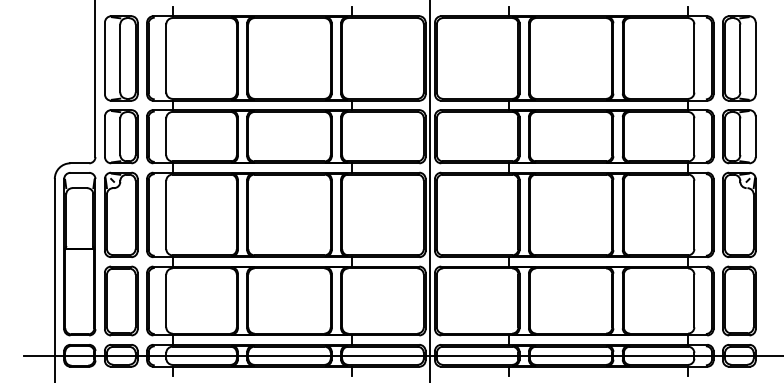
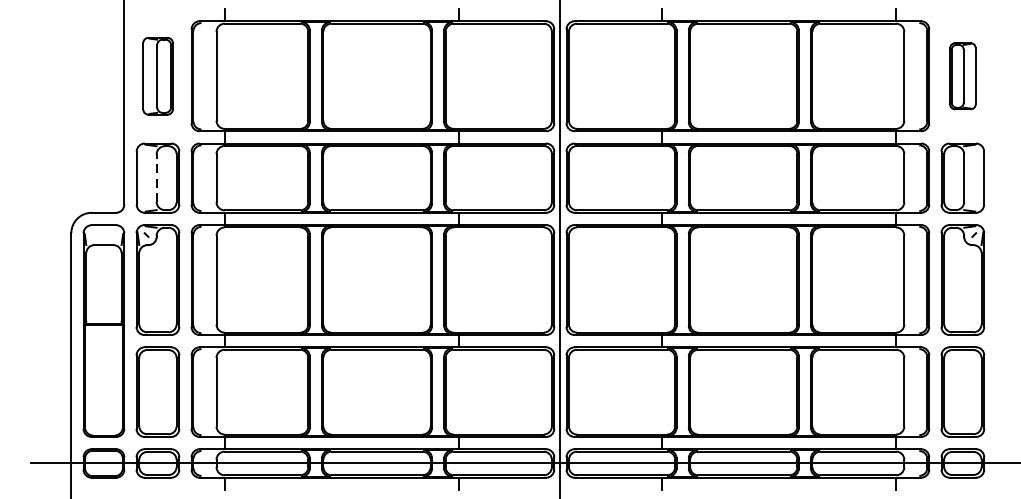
part: (121, 58) -> (158, 76), size x0.7
part: (739, 58) -> (963, 76), size x0.6
line: (120, 136) -> (156, 177), solid -> dashed

